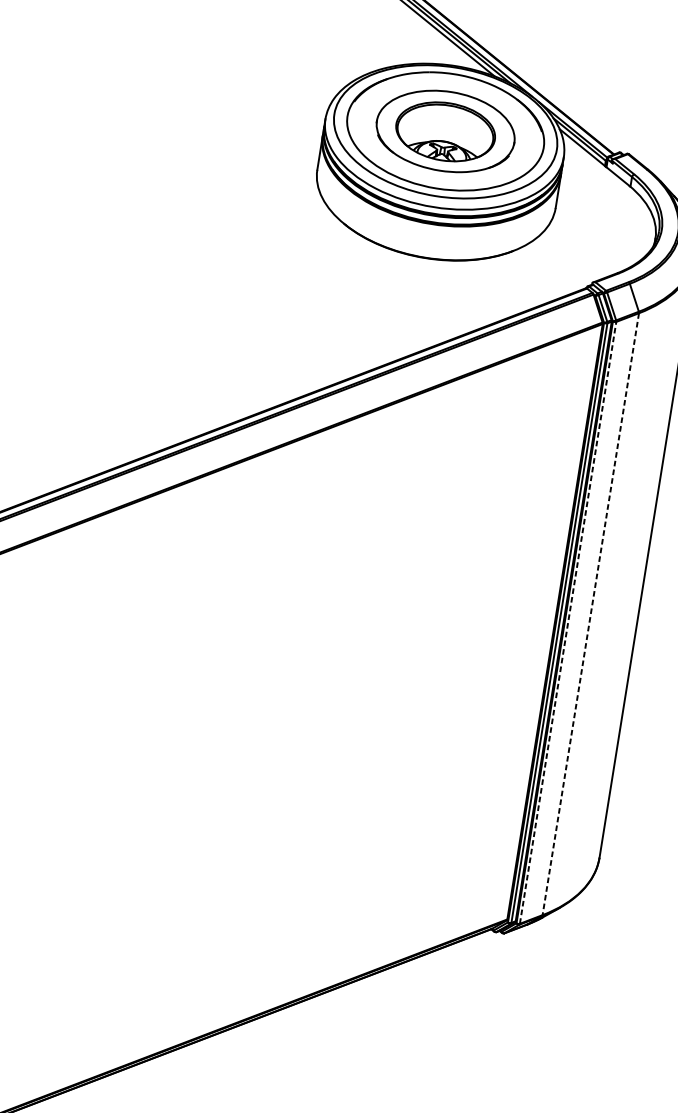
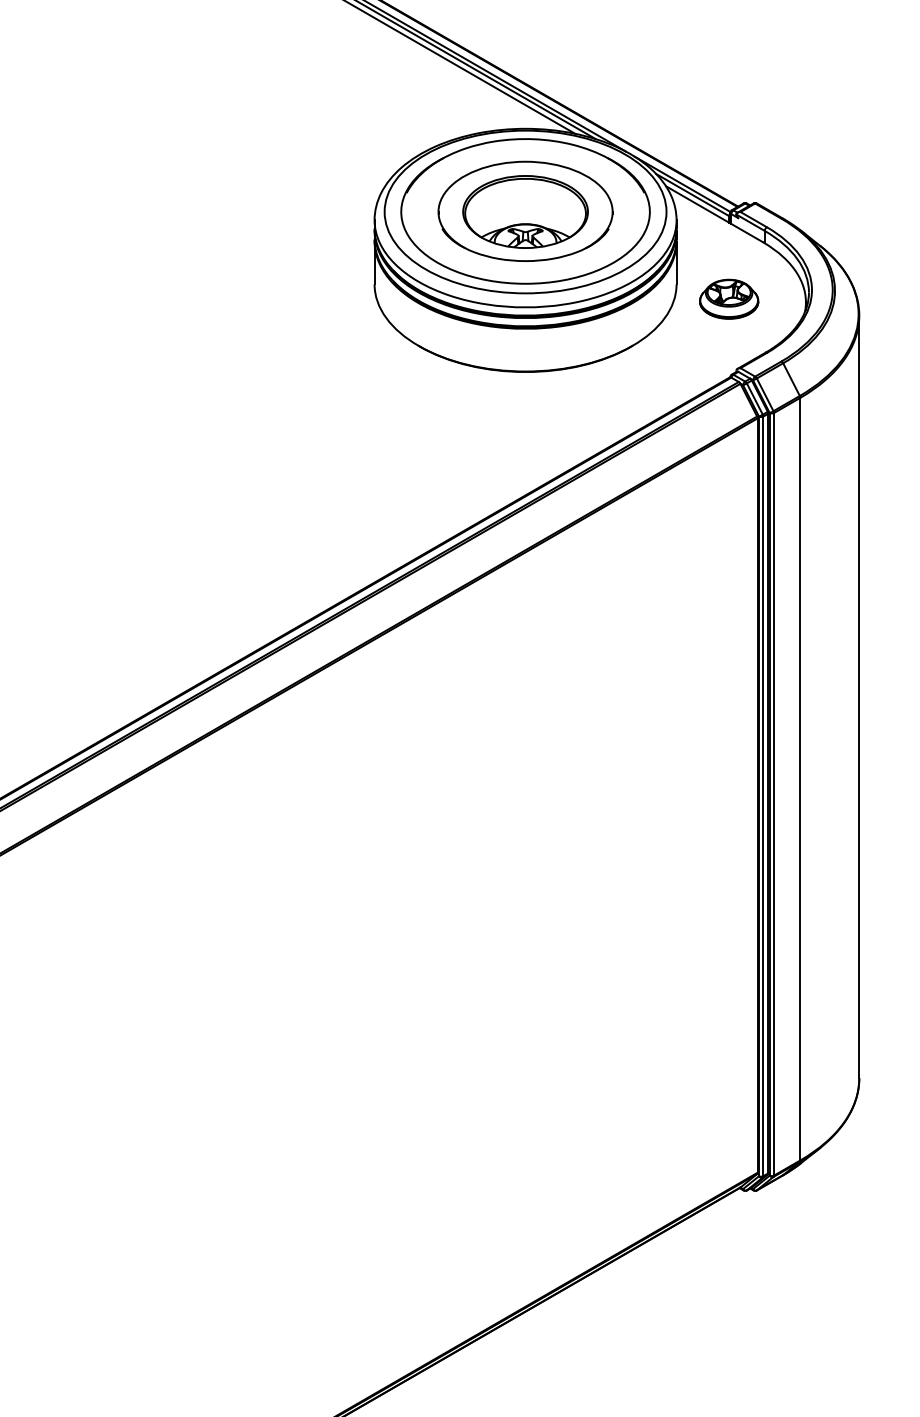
part: (595, 225) -> (729, 298), added
line: (590, 614) -> (800, 779), dashed -> solid
line: (568, 622) -> (774, 793), dashed -> solid

